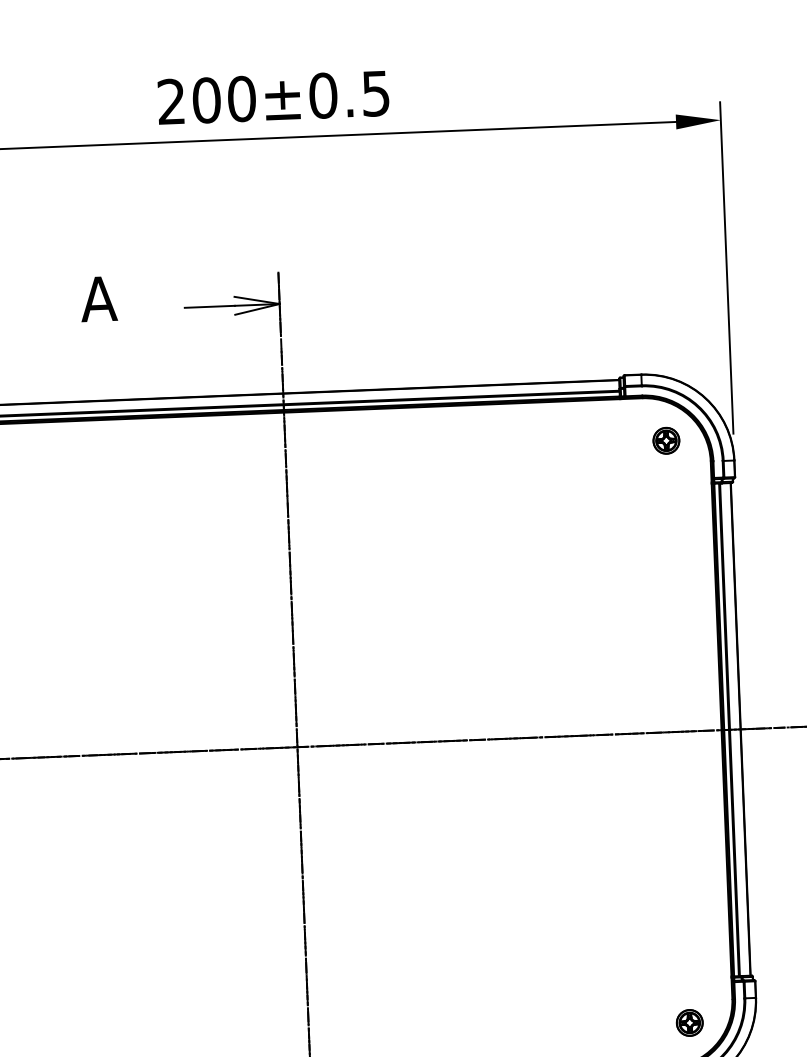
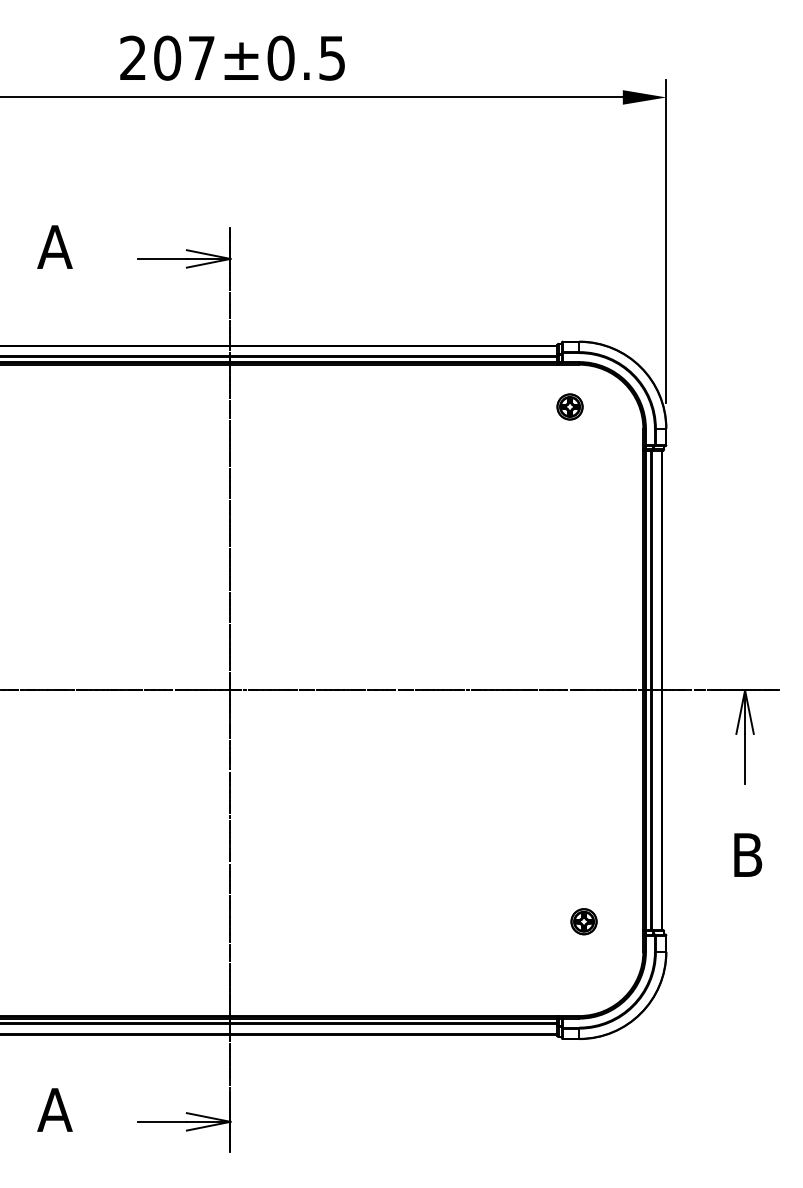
text: (241, 98) -> (201, 57), 200±0.5 -> 207±0.5
part: (665, 440) -> (569, 406), moved
part: (689, 1022) -> (583, 921), moved

